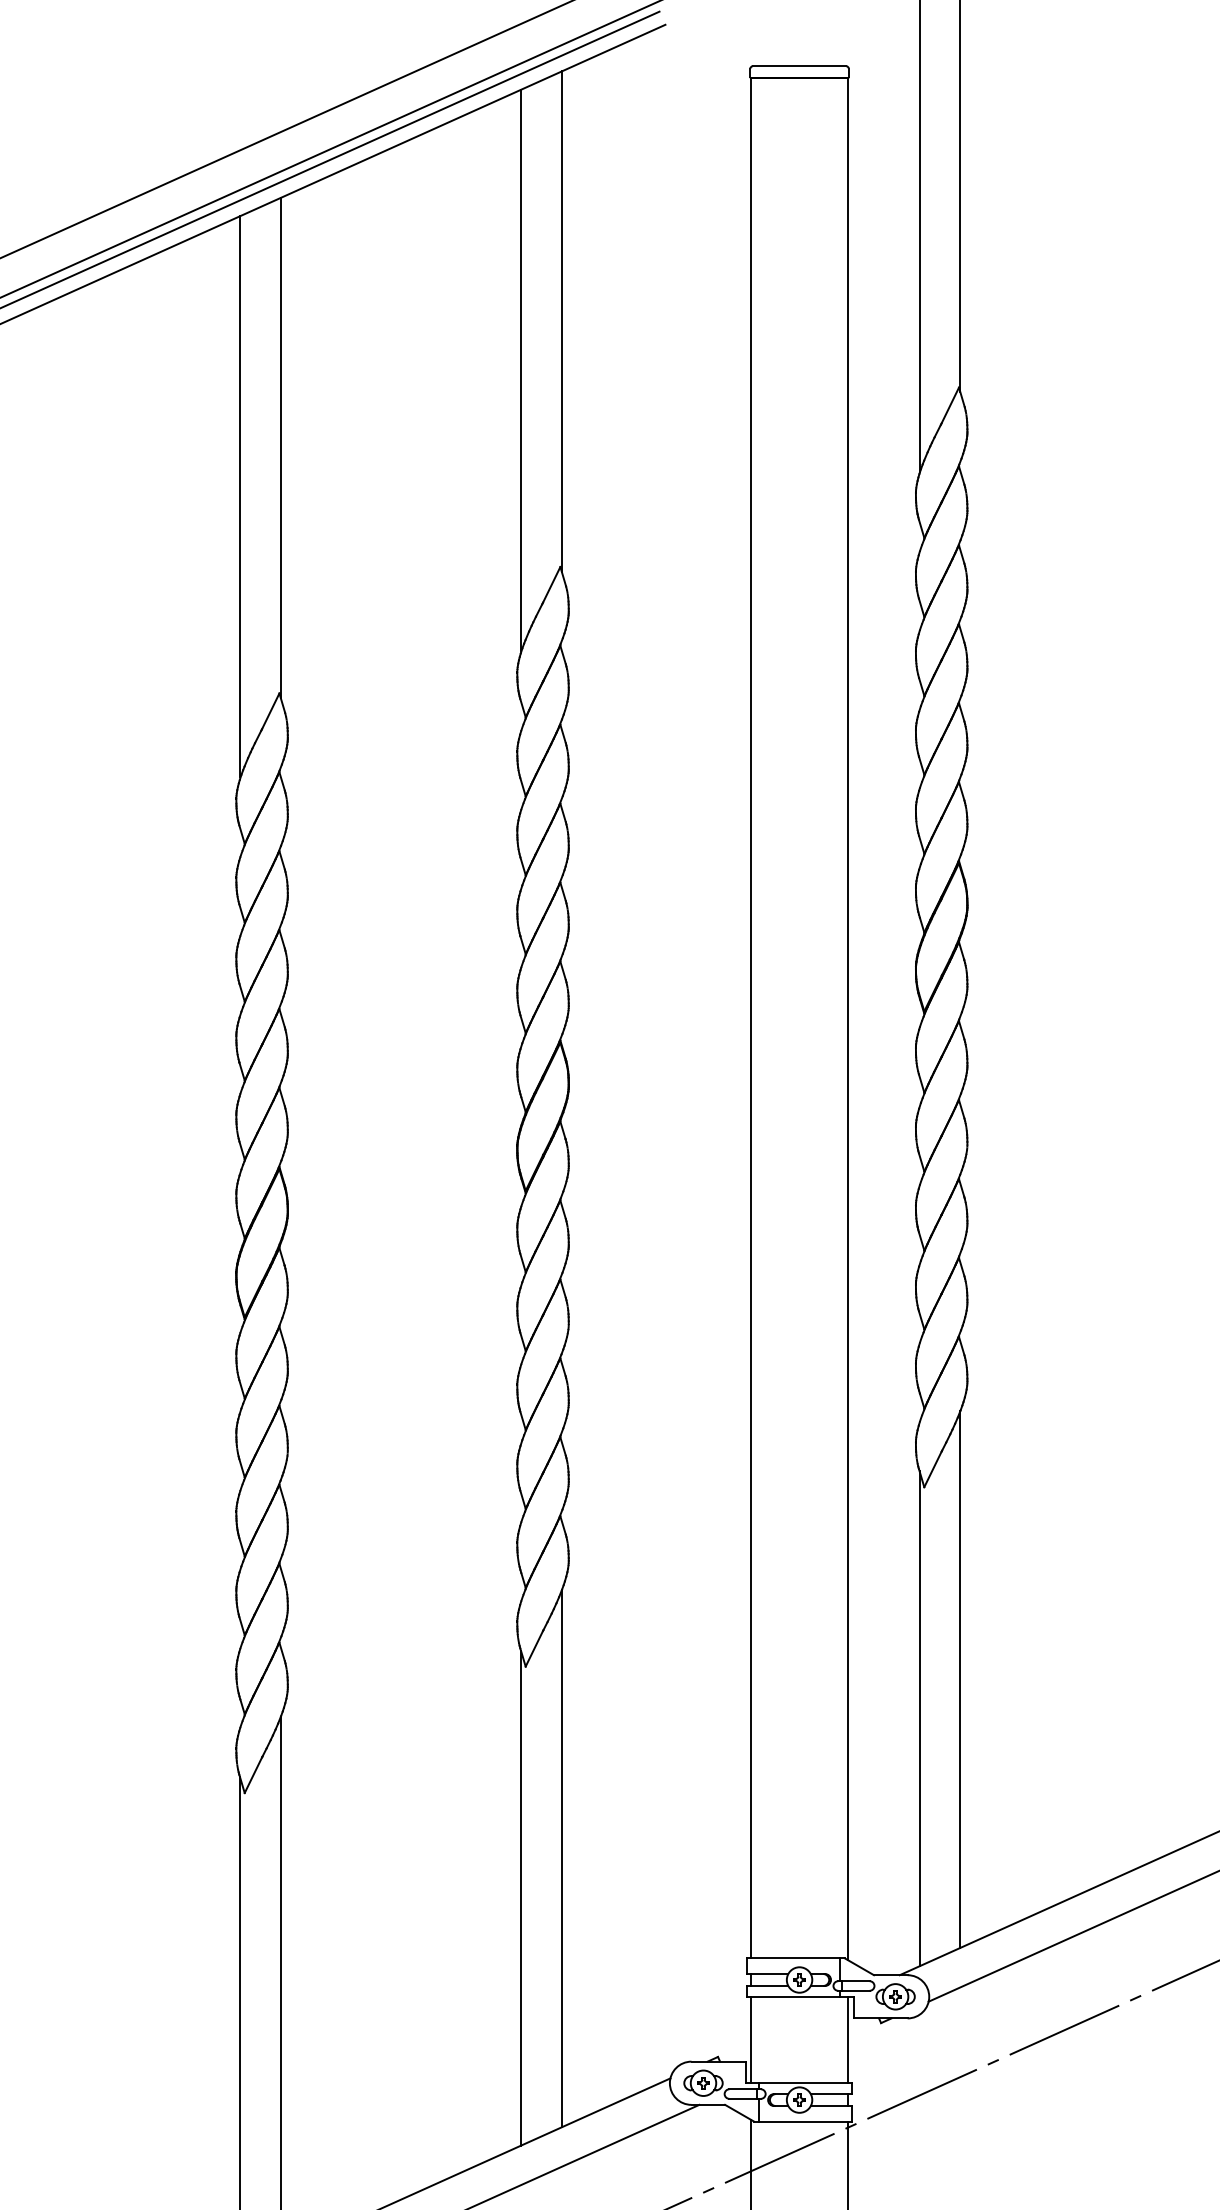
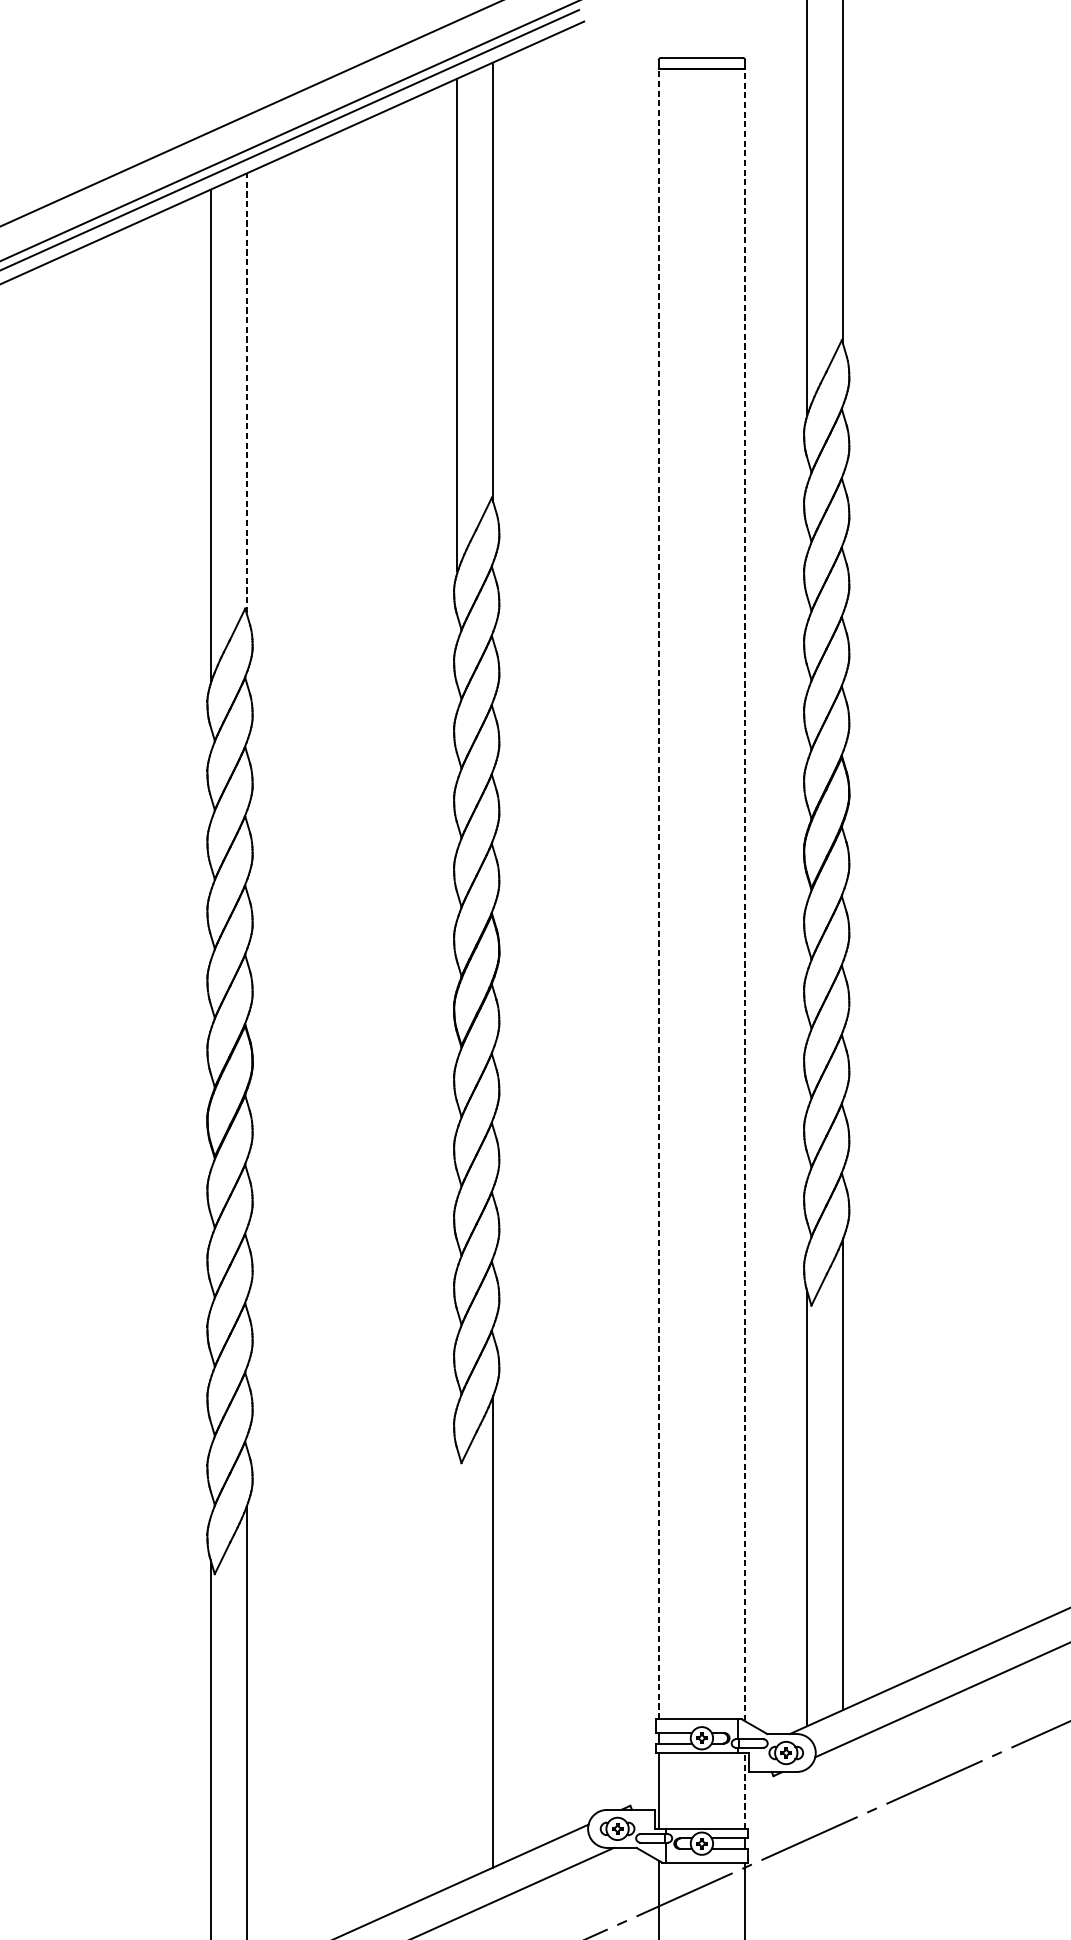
line: (280, 447) -> (246, 392), solid -> dashed
line: (750, 1017) -> (658, 893), solid -> dashed
line: (848, 1019) -> (744, 894), solid -> dashed
line: (521, 1897) -> (457, 1665), removed
line: (848, 2039) -> (744, 1790), solid -> dashed

